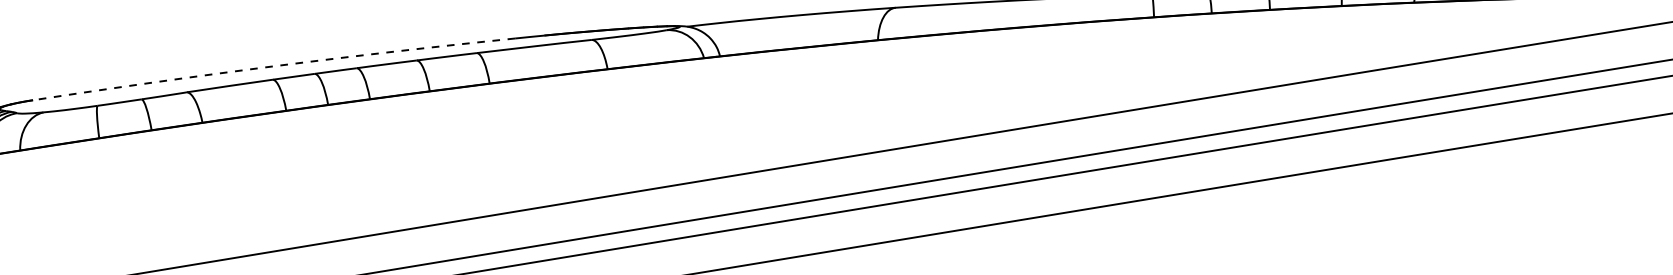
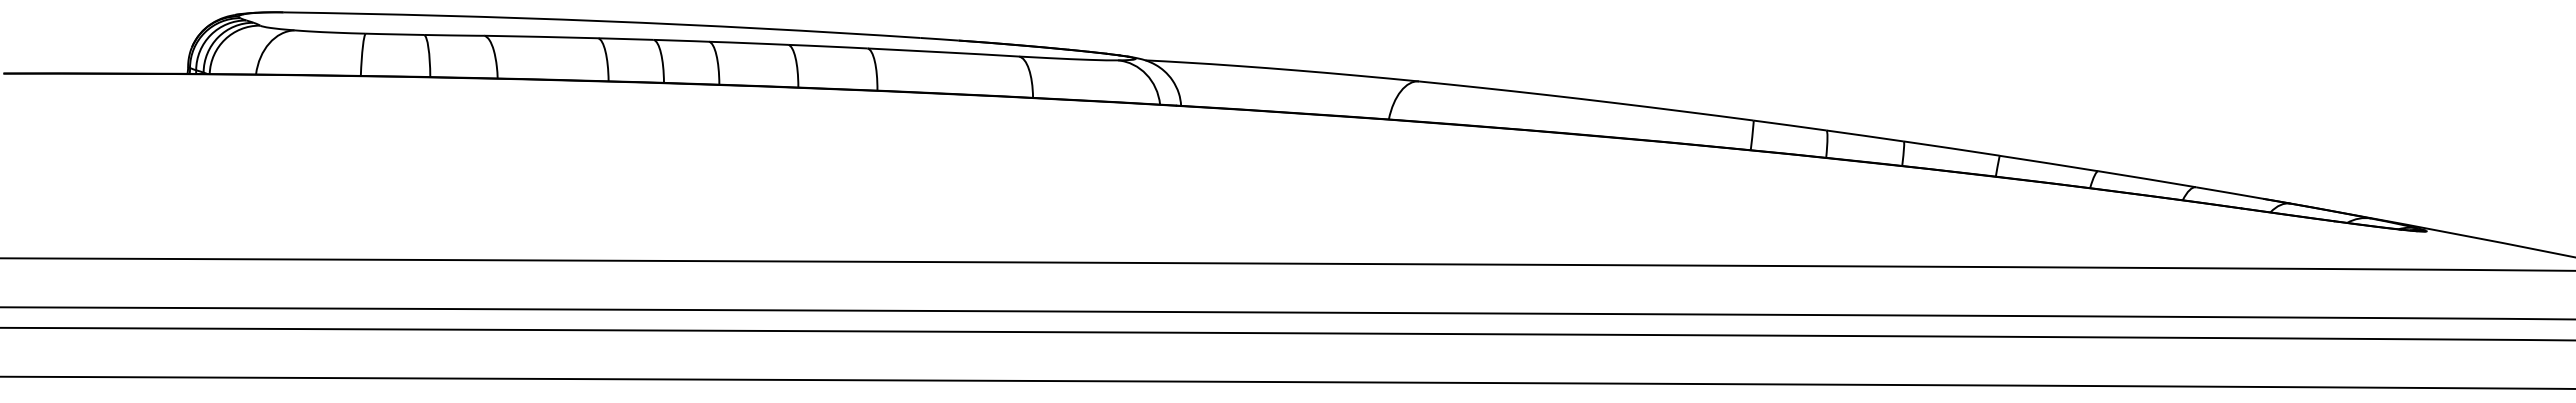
arc: (274, 66) -> (602, 21), dashed -> solid

